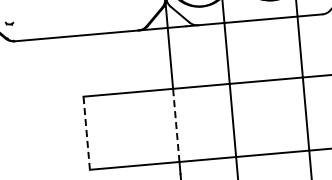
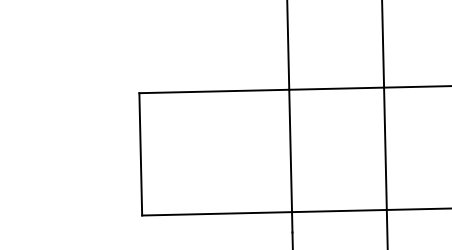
line: (176, 125) -> (290, 151), dashed -> solid
line: (86, 133) -> (140, 154), dashed -> solid

